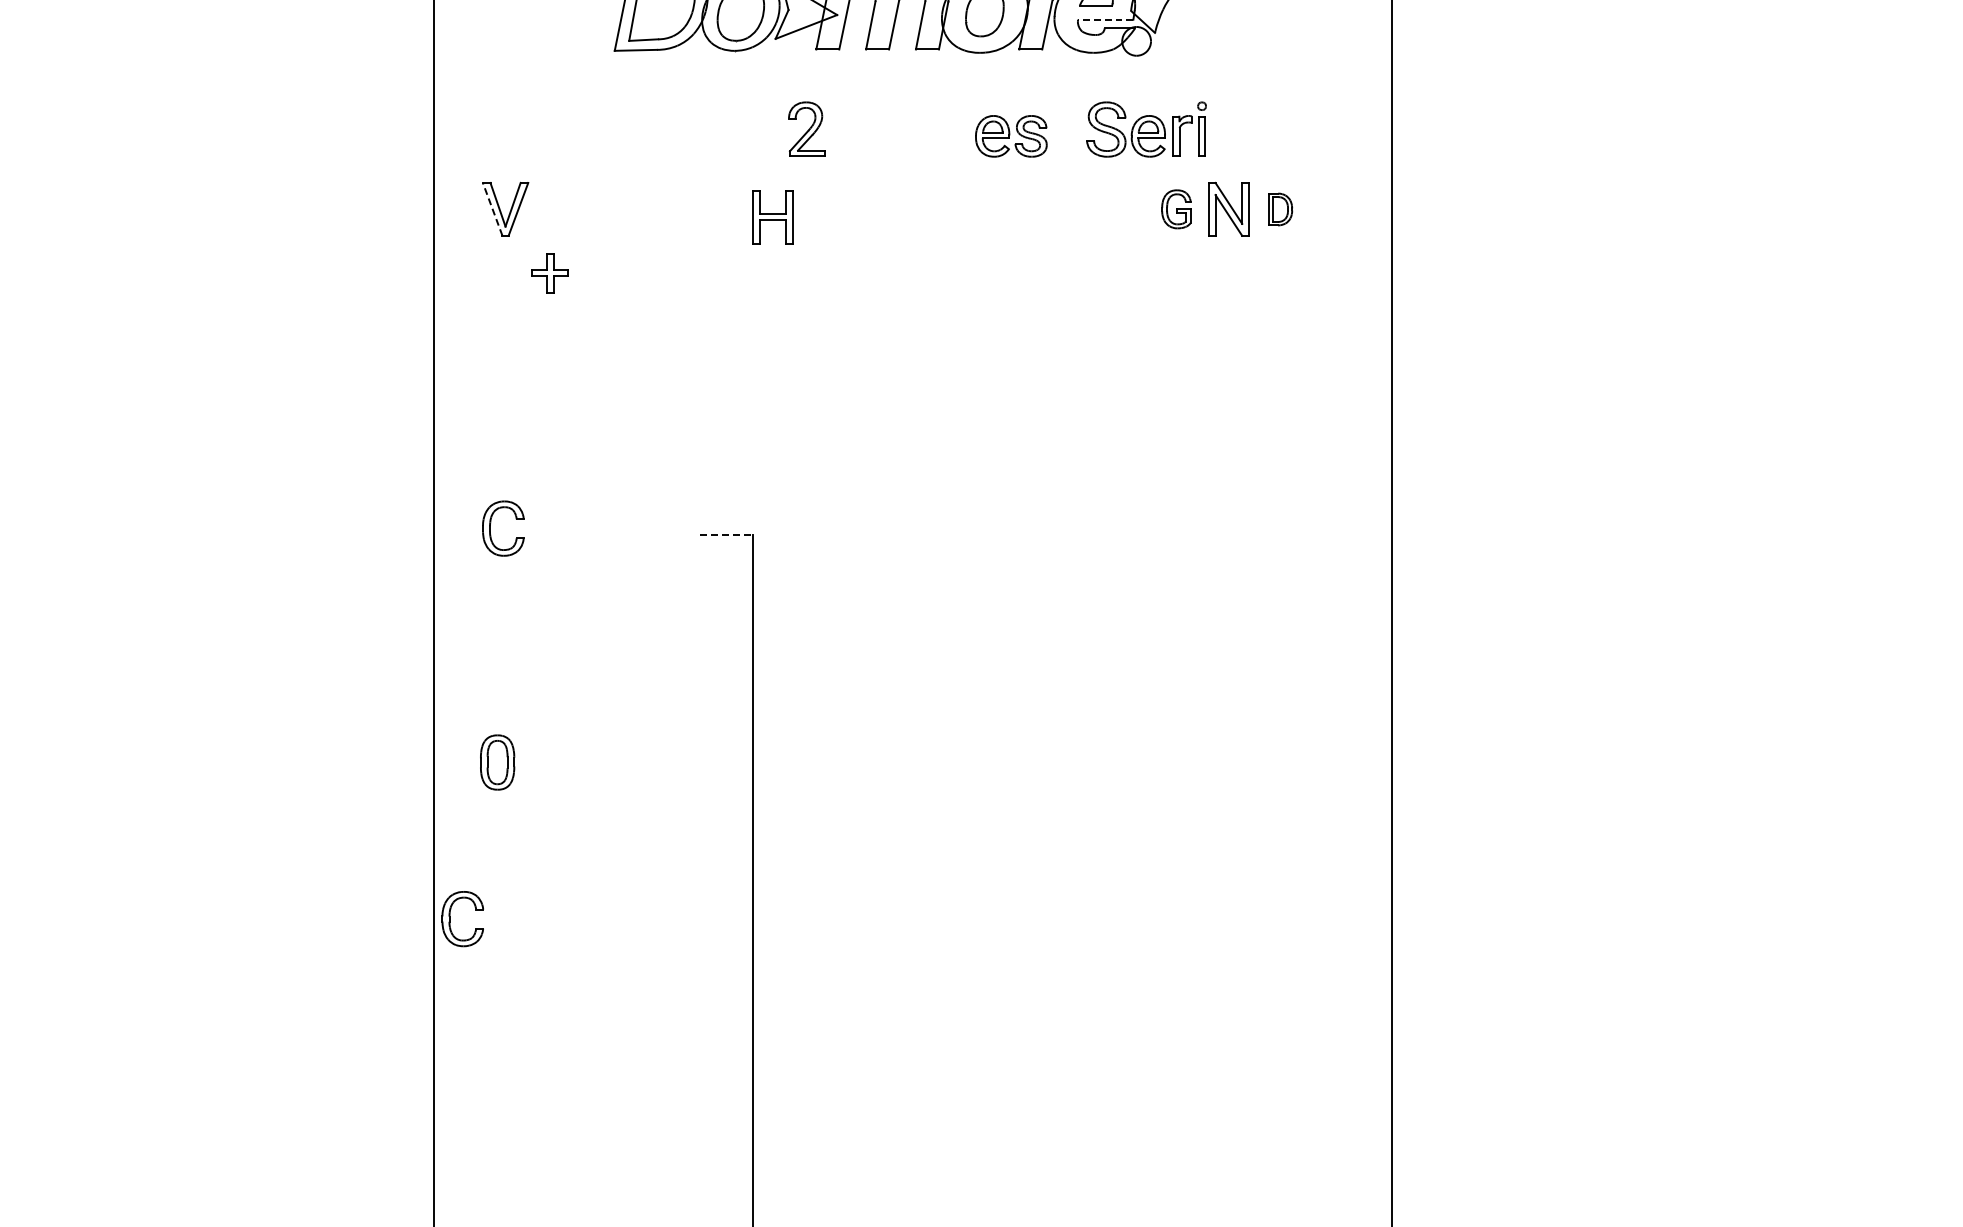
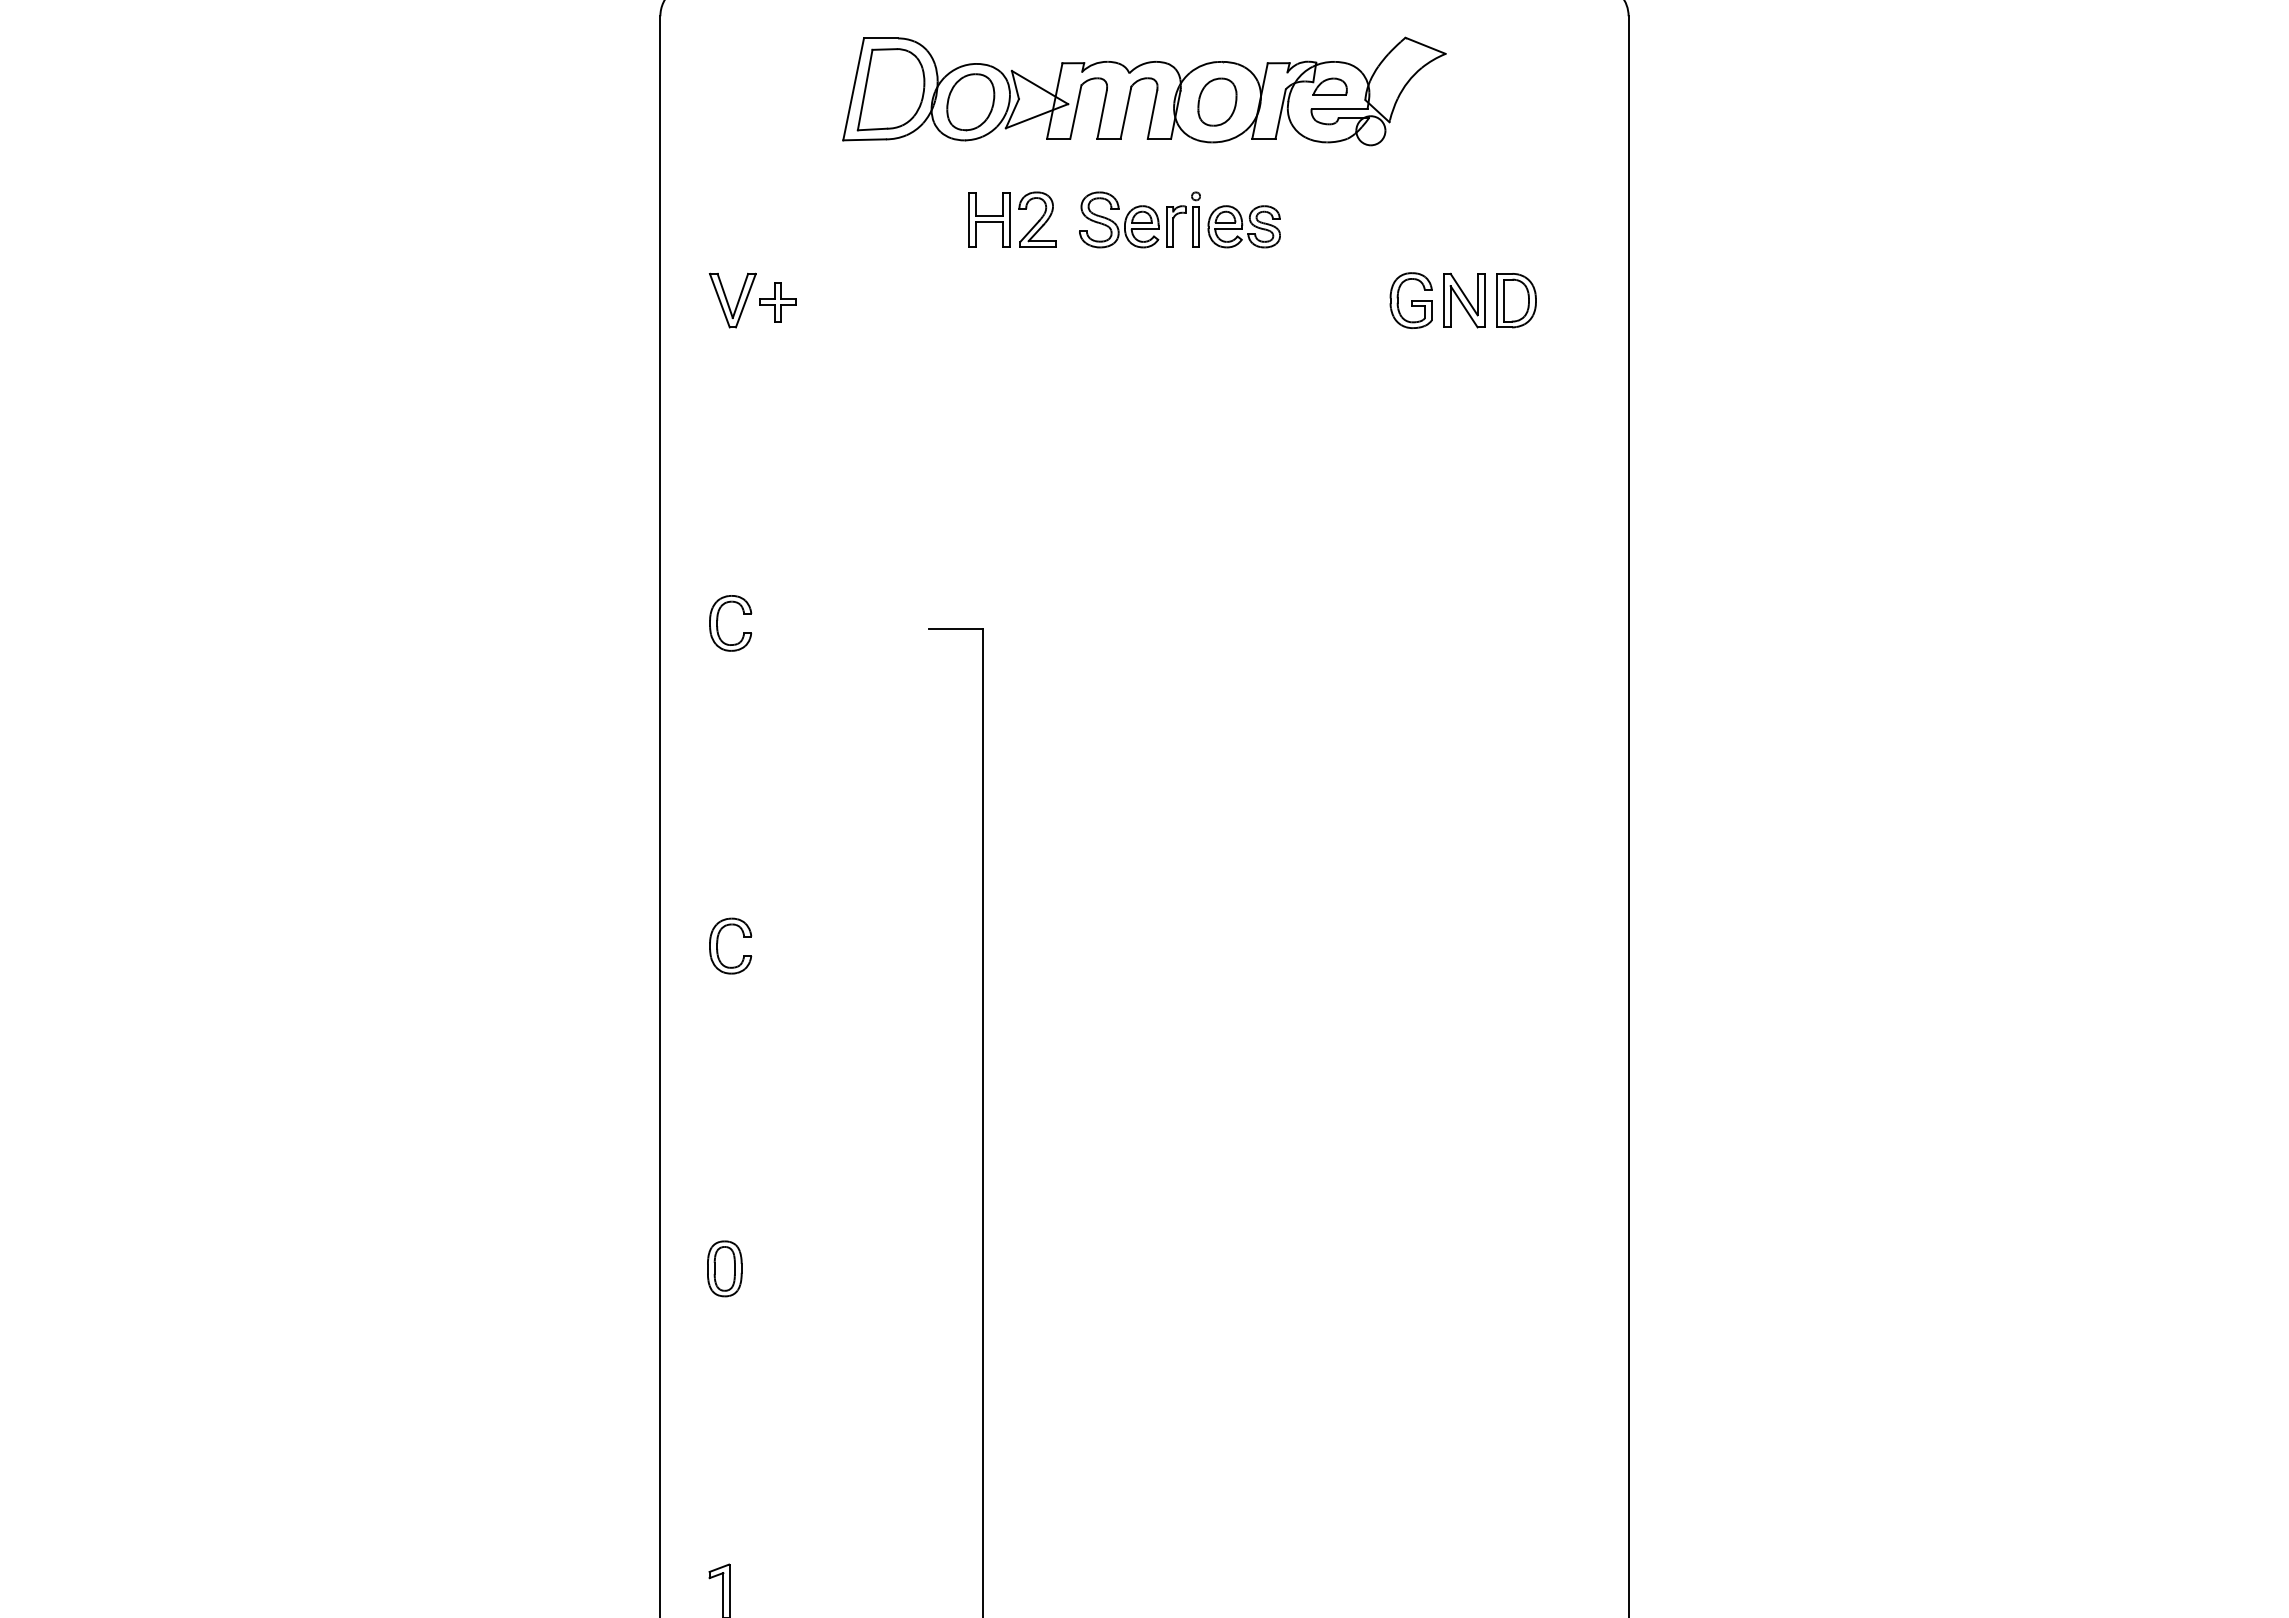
line: (1105, 19) -> (1339, 108), dashed -> solid
part: (1146, 129) -> (1139, 219), moved
line: (492, 209) -> (719, 300), dashed -> solid
part: (1175, 209) -> (1410, 300), size x1.43
part: (1280, 209) -> (1516, 300), size x1.67
part: (773, 217) -> (989, 219), moved
part: (549, 273) -> (777, 302), moved
line: (726, 534) -> (956, 629), dashed -> solid
part: (497, 762) -> (724, 1268), moved
part: (450, 915) -> (718, 942), moved

